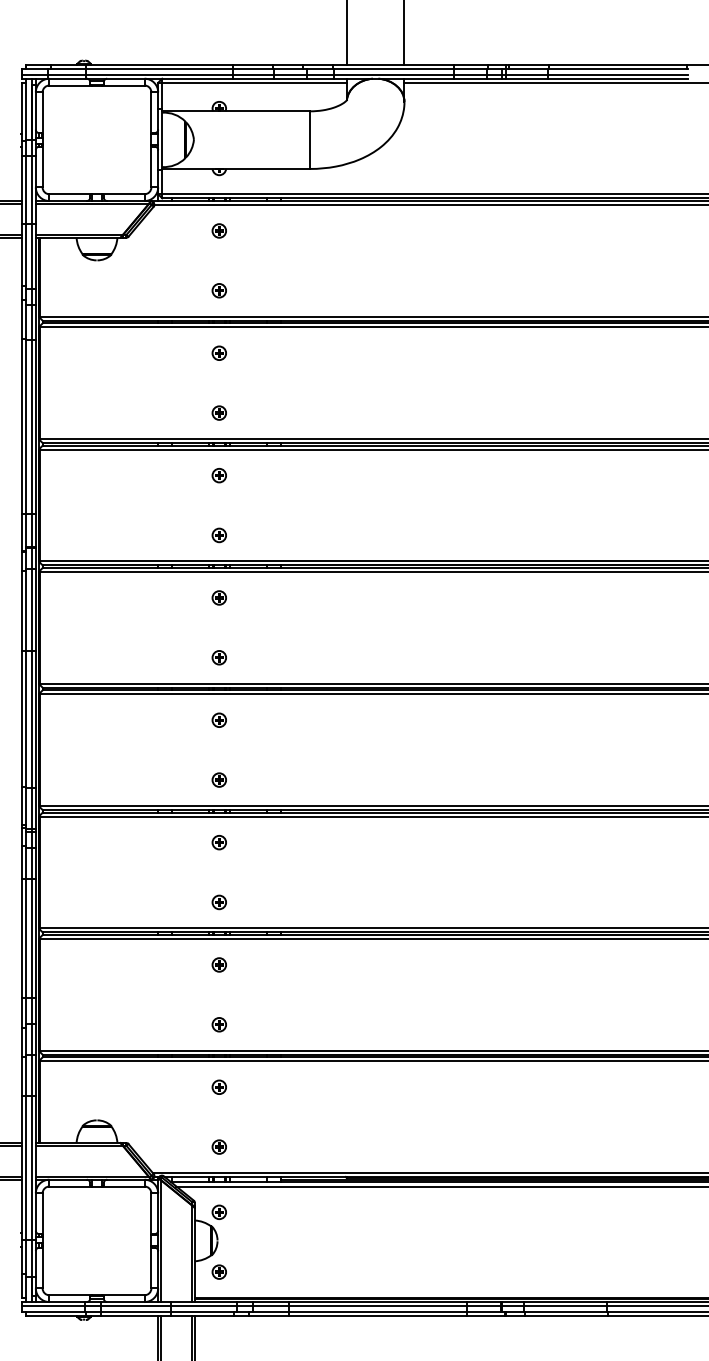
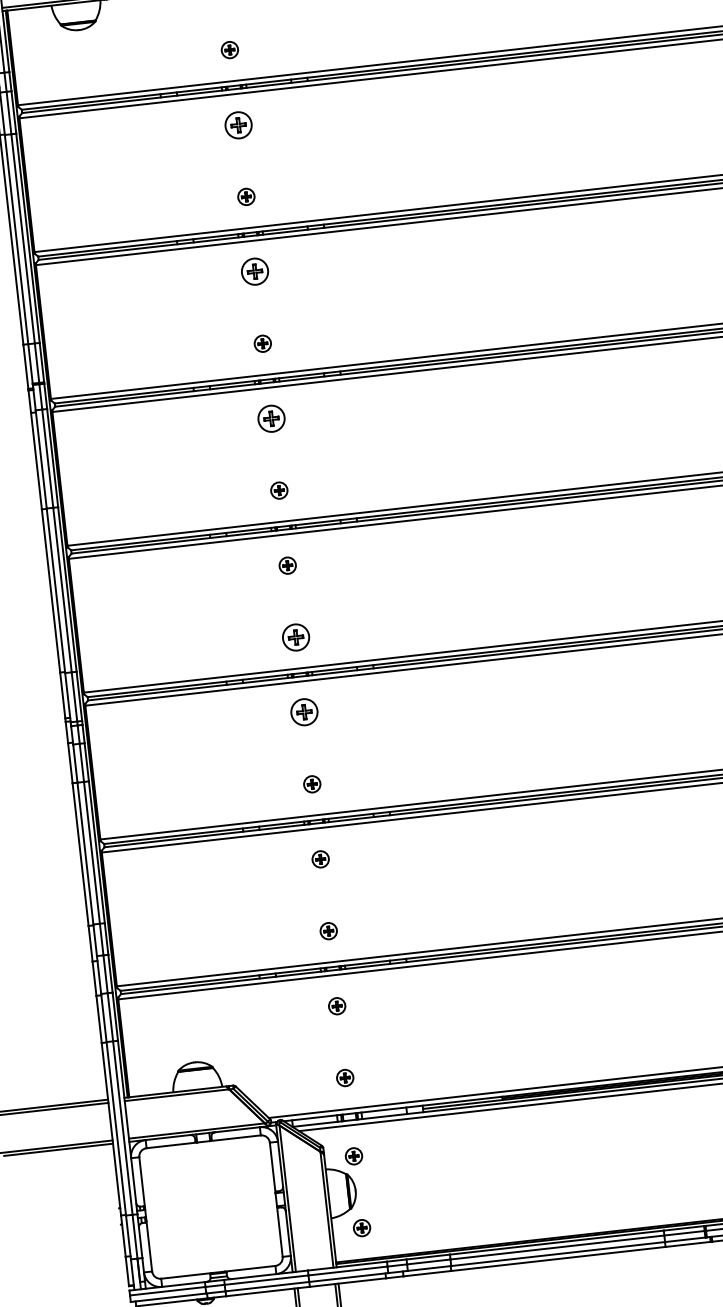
part: (218, 352) -> (237, 124), size x1.6
part: (218, 475) -> (253, 271), size x1.6
part: (218, 597) -> (270, 418), size x1.6
part: (218, 779) -> (294, 636), size x1.6
part: (218, 842) -> (303, 712), size x1.6

